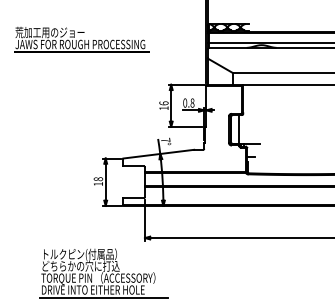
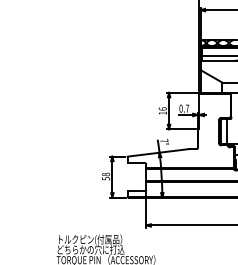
part: (81, 39) -> (91, 53), removed
text: (192, 102) -> (187, 108), 0.8 -> 0.7
text: (98, 183) -> (106, 178), 18 -> 58

